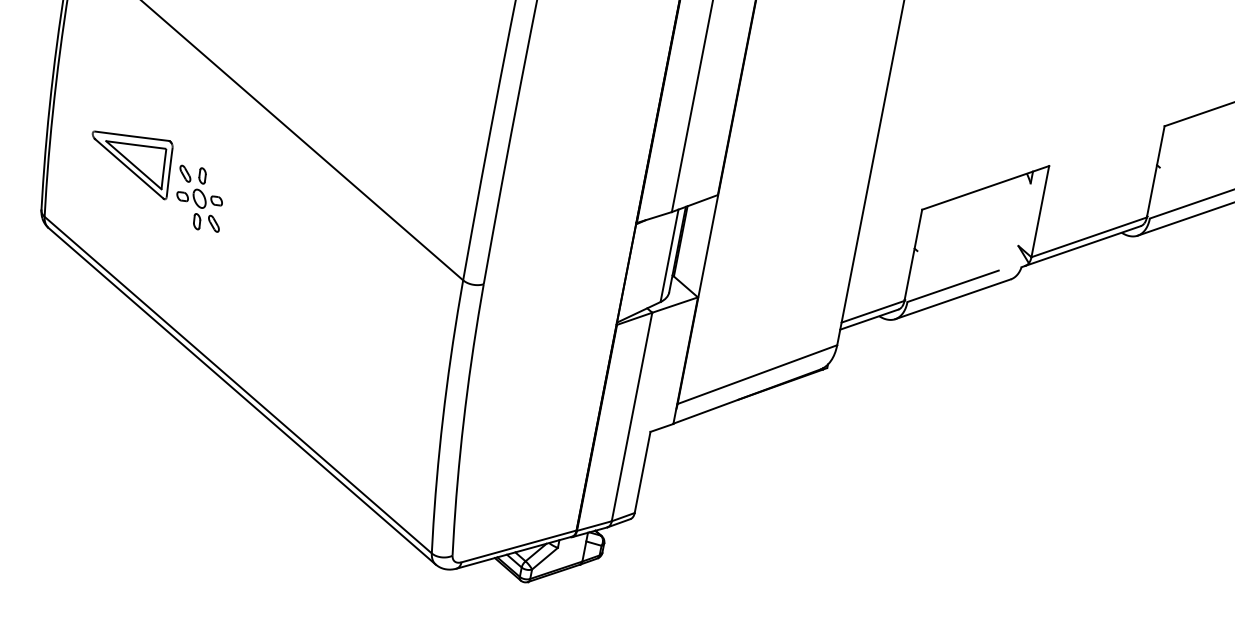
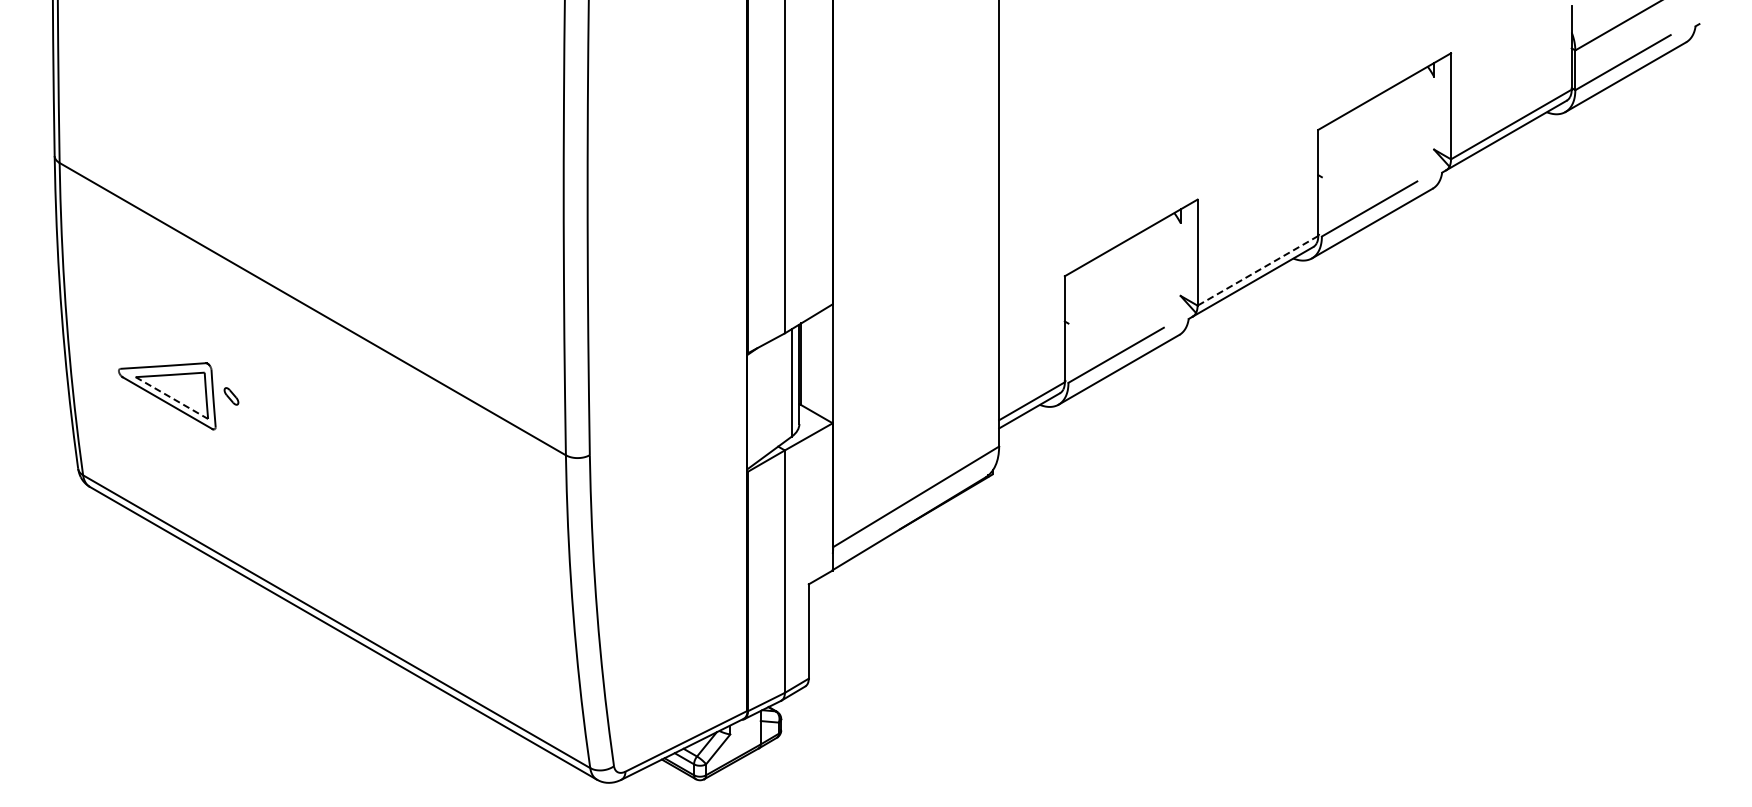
line: (133, 165) -> (171, 398), solid -> dashed
part: (200, 198) -> (253, 420), removed
line: (1088, 237) -> (1257, 270), solid -> dashed

